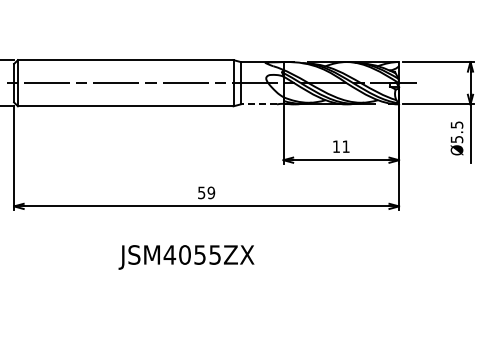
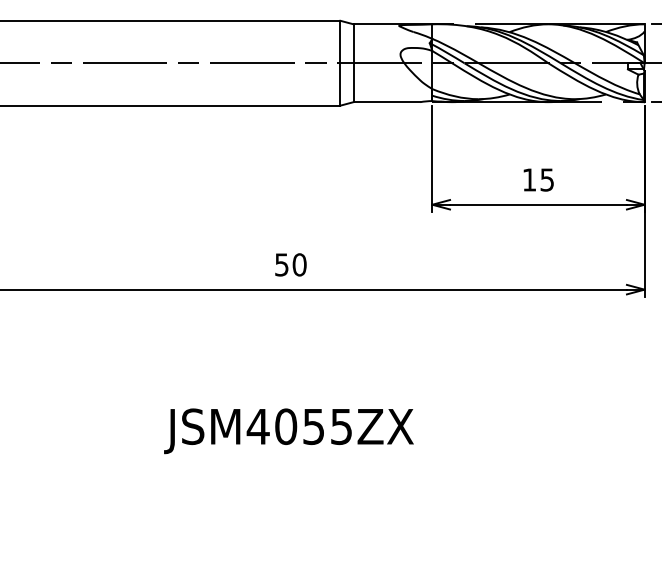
line: (258, 104) -> (386, 102), dashed -> solid
text: (345, 146) -> (546, 179), 11 -> 15
text: (210, 193) -> (298, 265), 59 -> 50
text: (186, 257) -> (288, 431), moved

